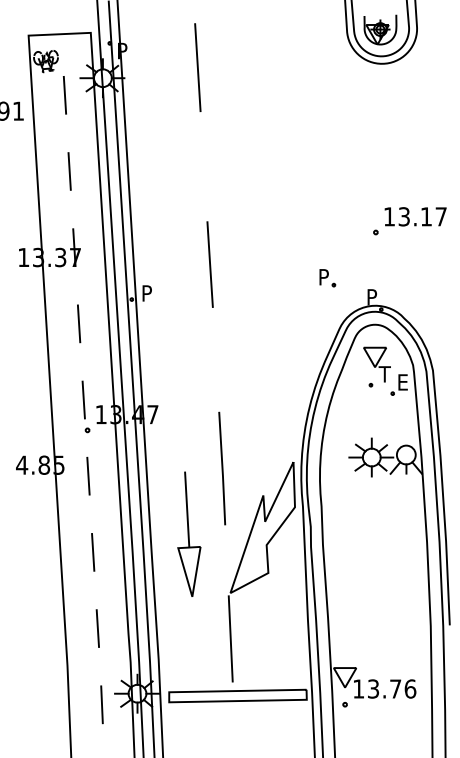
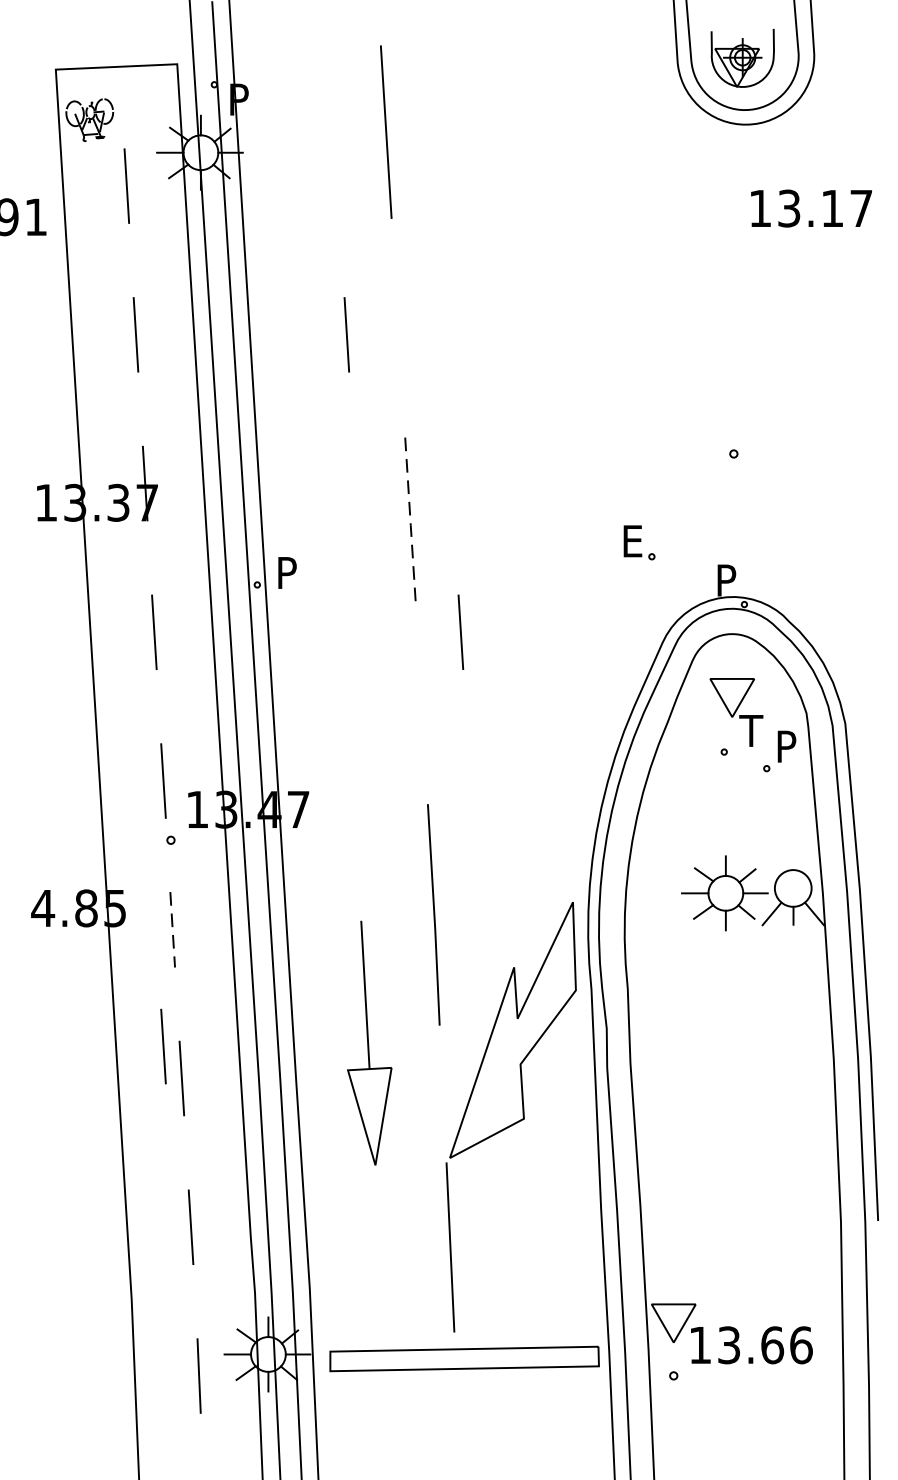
line: (177, 171) -> (346, 334), added
text: (415, 216) -> (811, 207), moved
line: (210, 265) -> (410, 518), solid -> dashed
text: (324, 277) -> (633, 541), P -> E
line: (236, 323) -> (461, 631), added
text: (403, 382) -> (787, 746), E -> P
line: (88, 476) -> (172, 930), solid -> dashed
line: (83, 535) -> (162, 1045), added
text: (395, 688) -> (772, 1344), 13.76 -> 13.66

